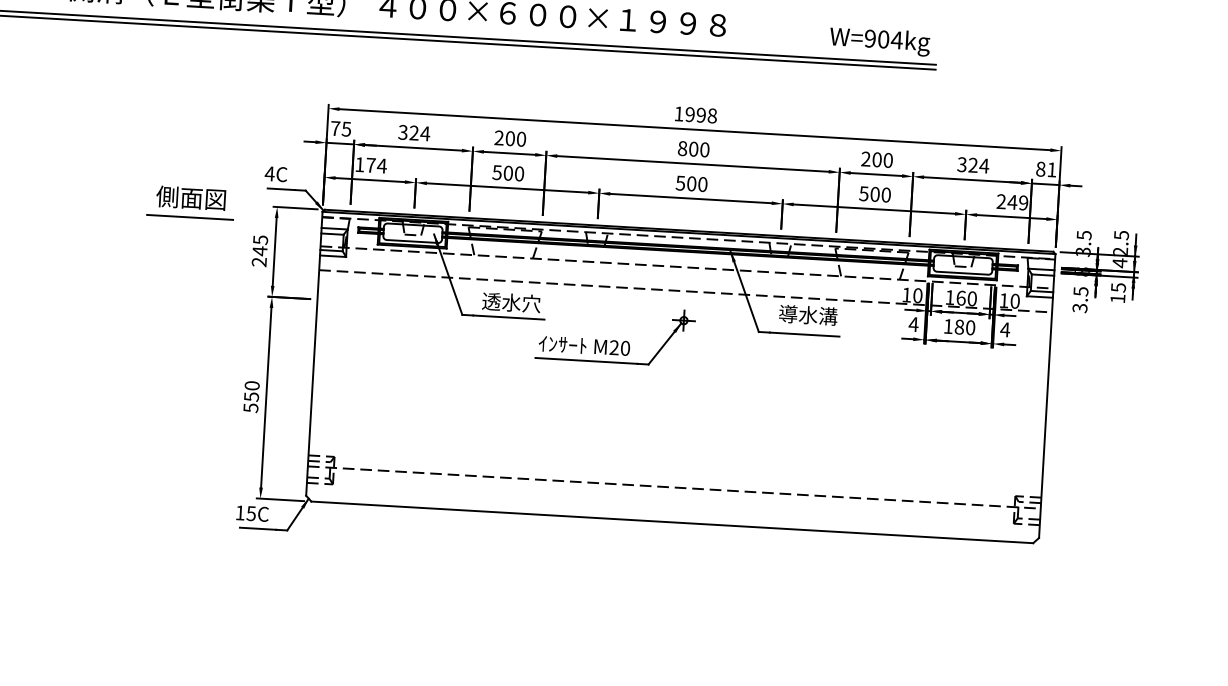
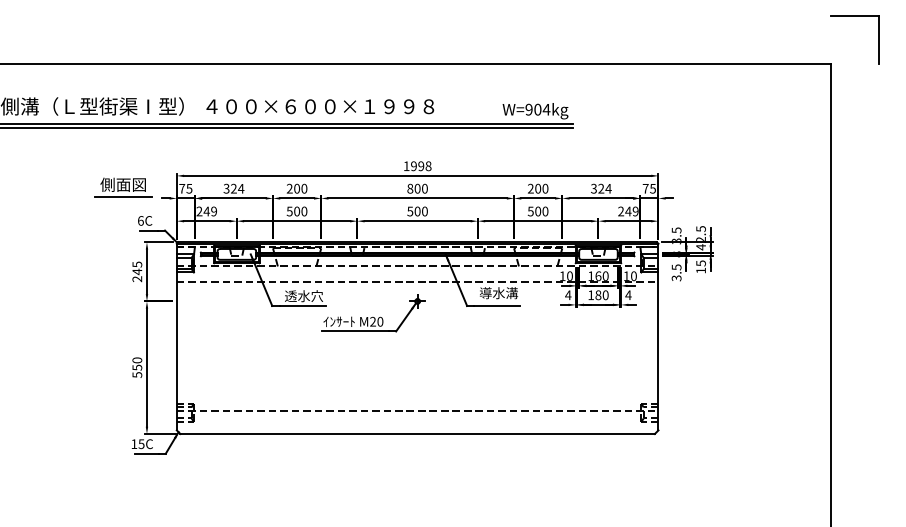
text: (370, 165) -> (206, 211), 174 -> 249
text: (1045, 169) -> (648, 188), 81 -> 75
text: (269, 173) -> (140, 220), 4C -> 6C
part: (191, 202) -> (123, 187), moved

